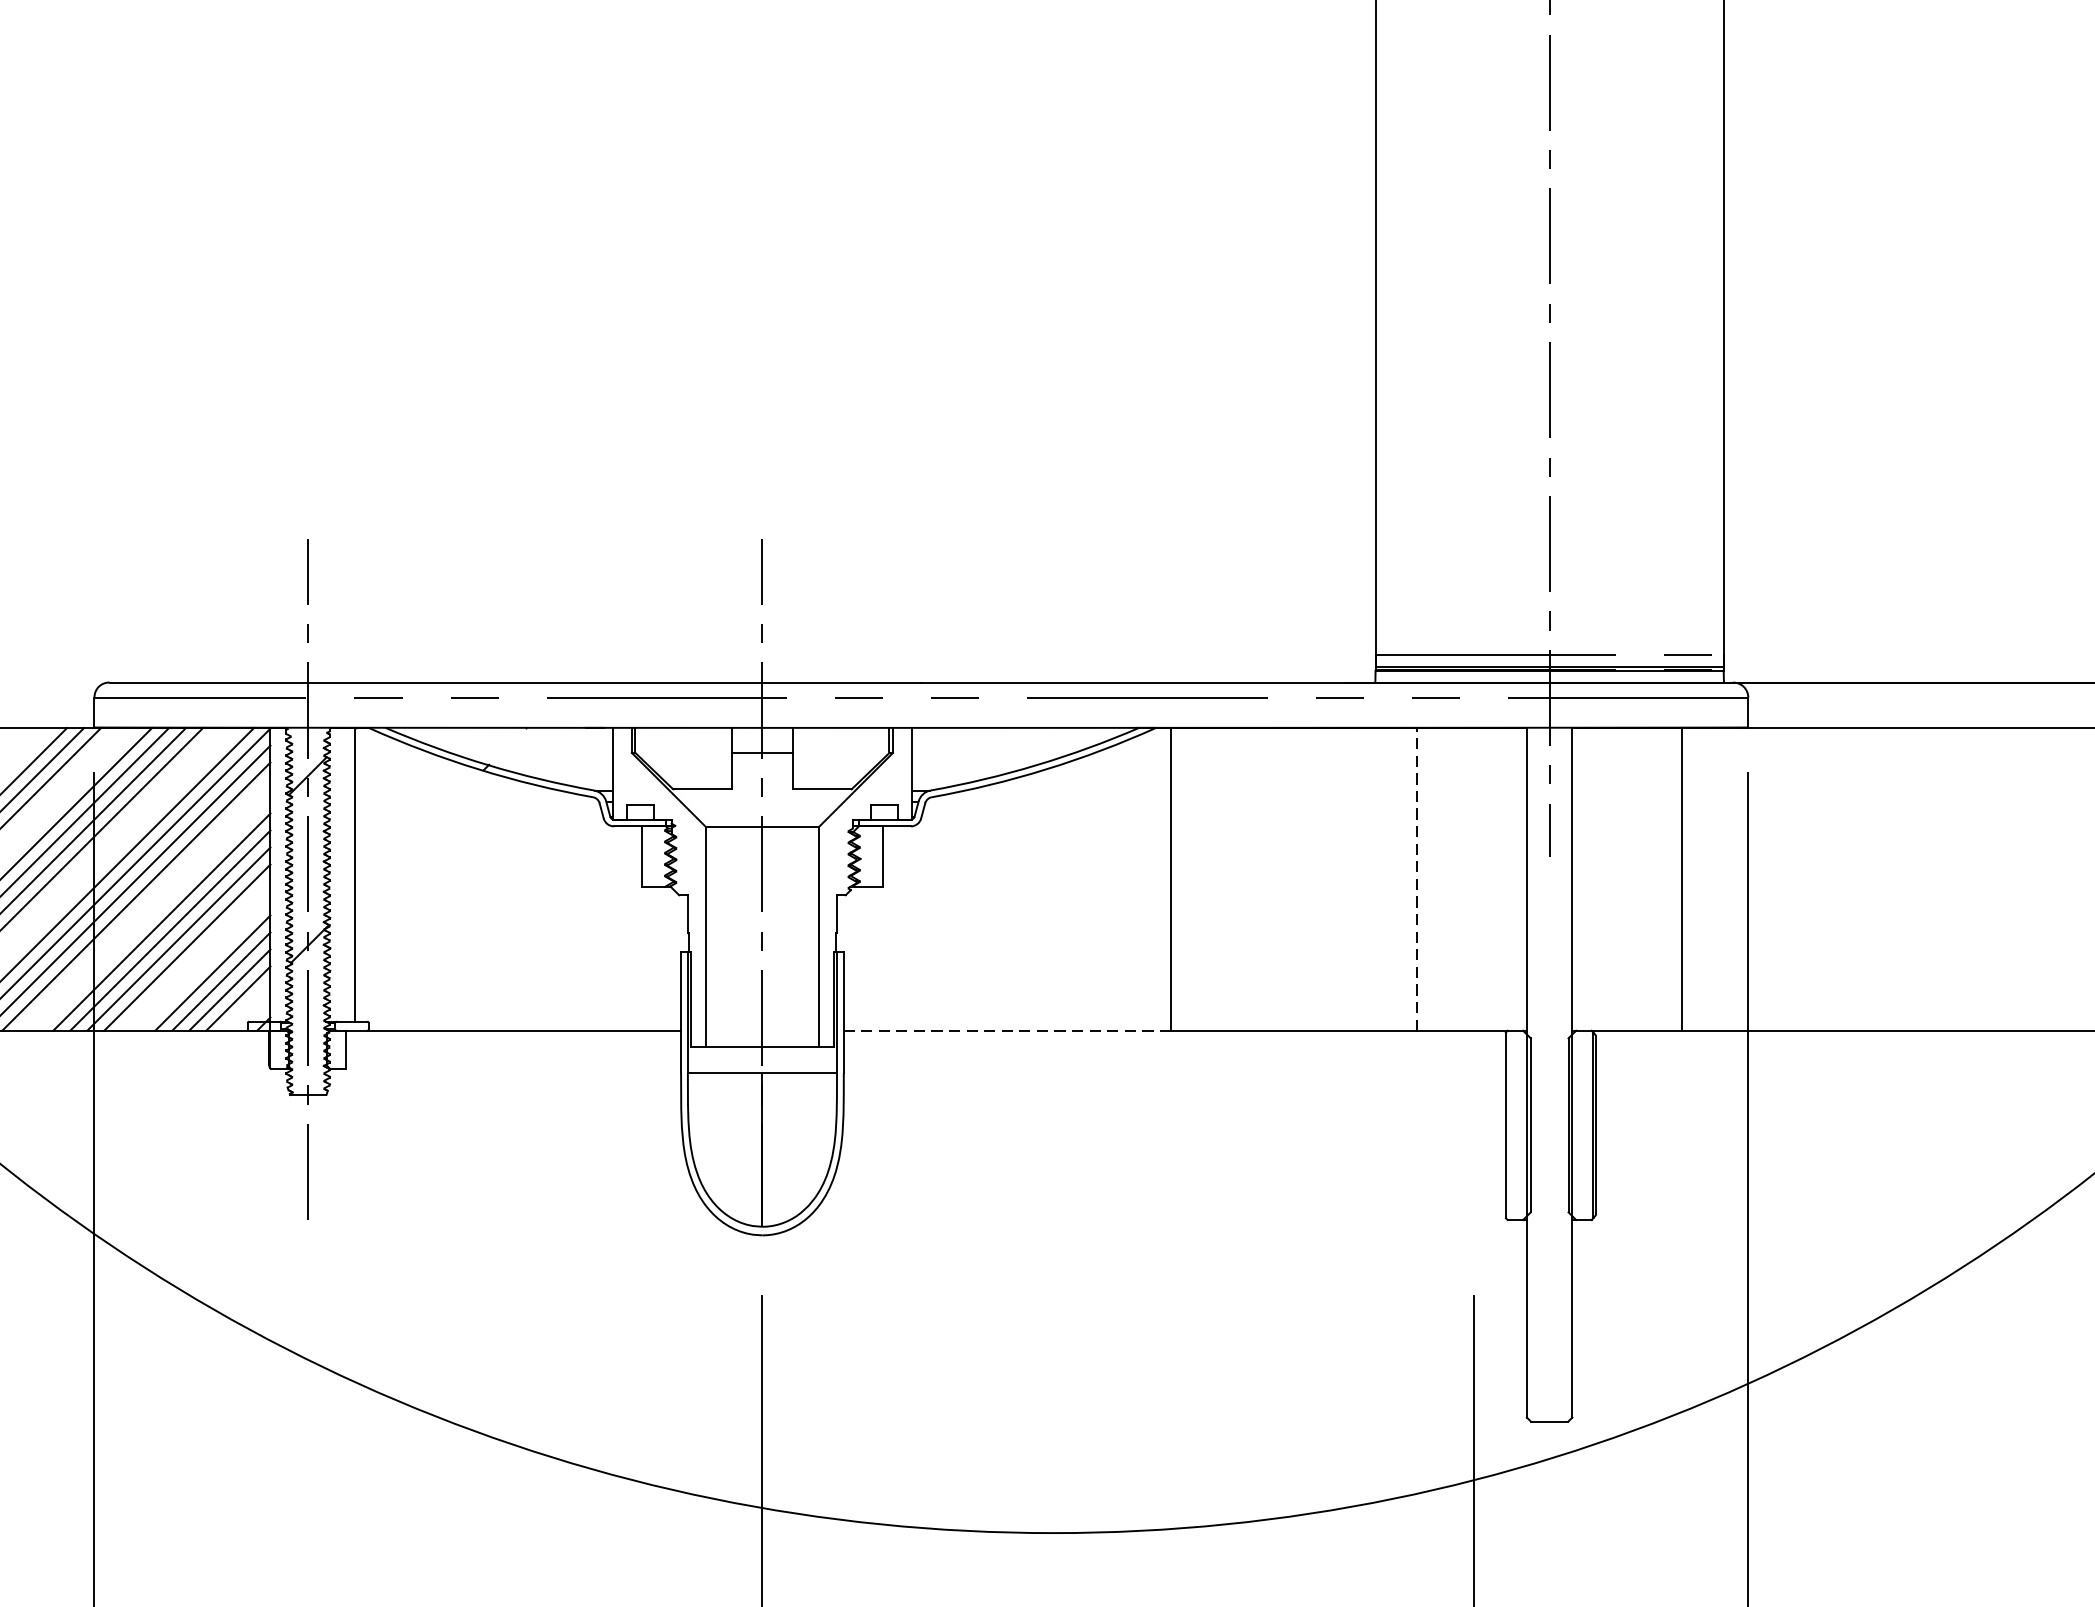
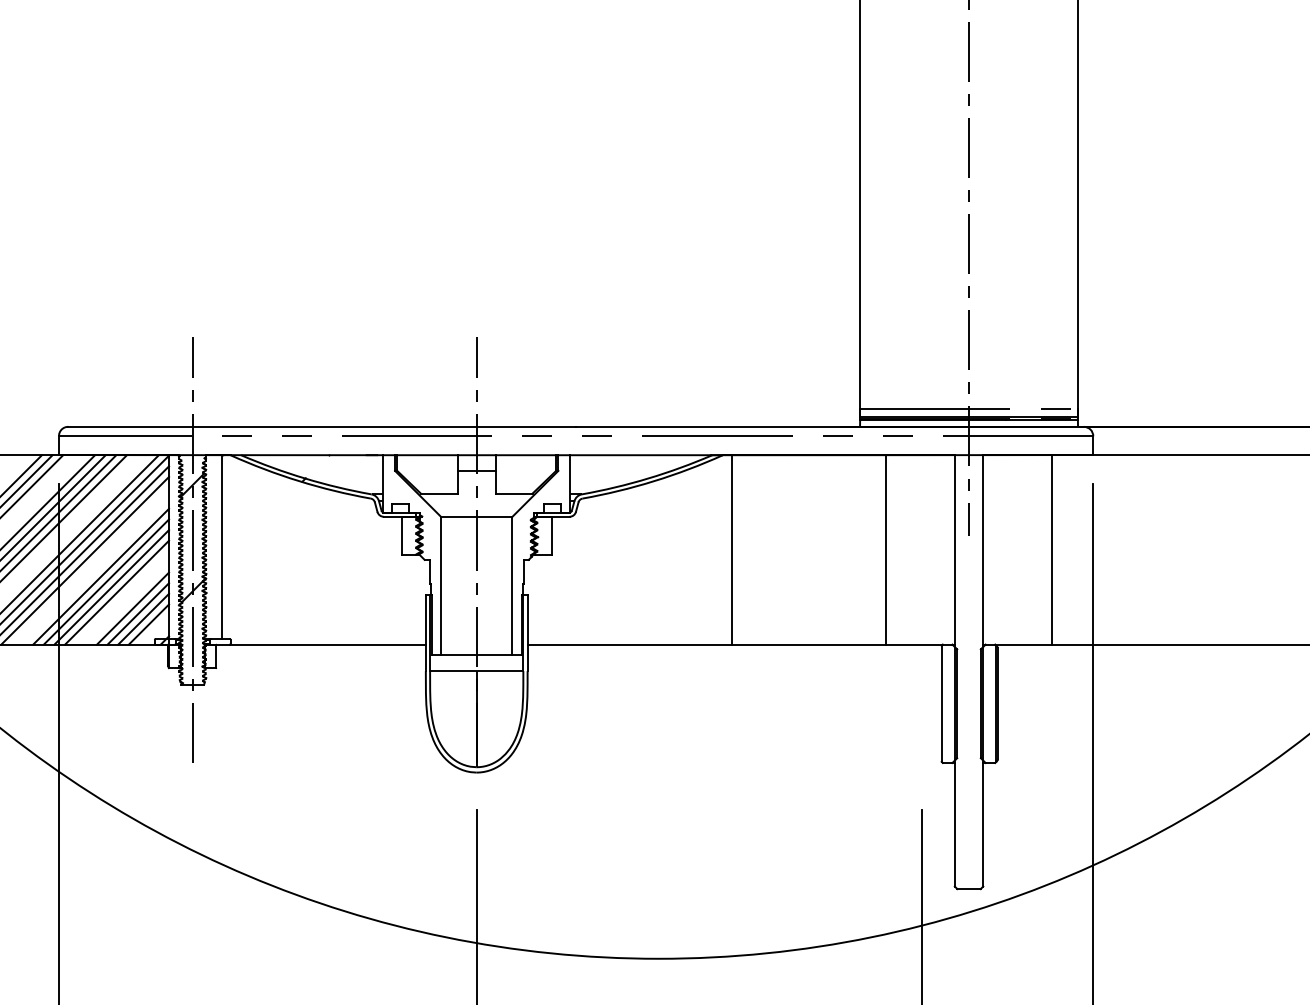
line: (1417, 878) -> (886, 549), dashed -> solid
line: (1006, 1030) -> (629, 644), dashed -> solid

